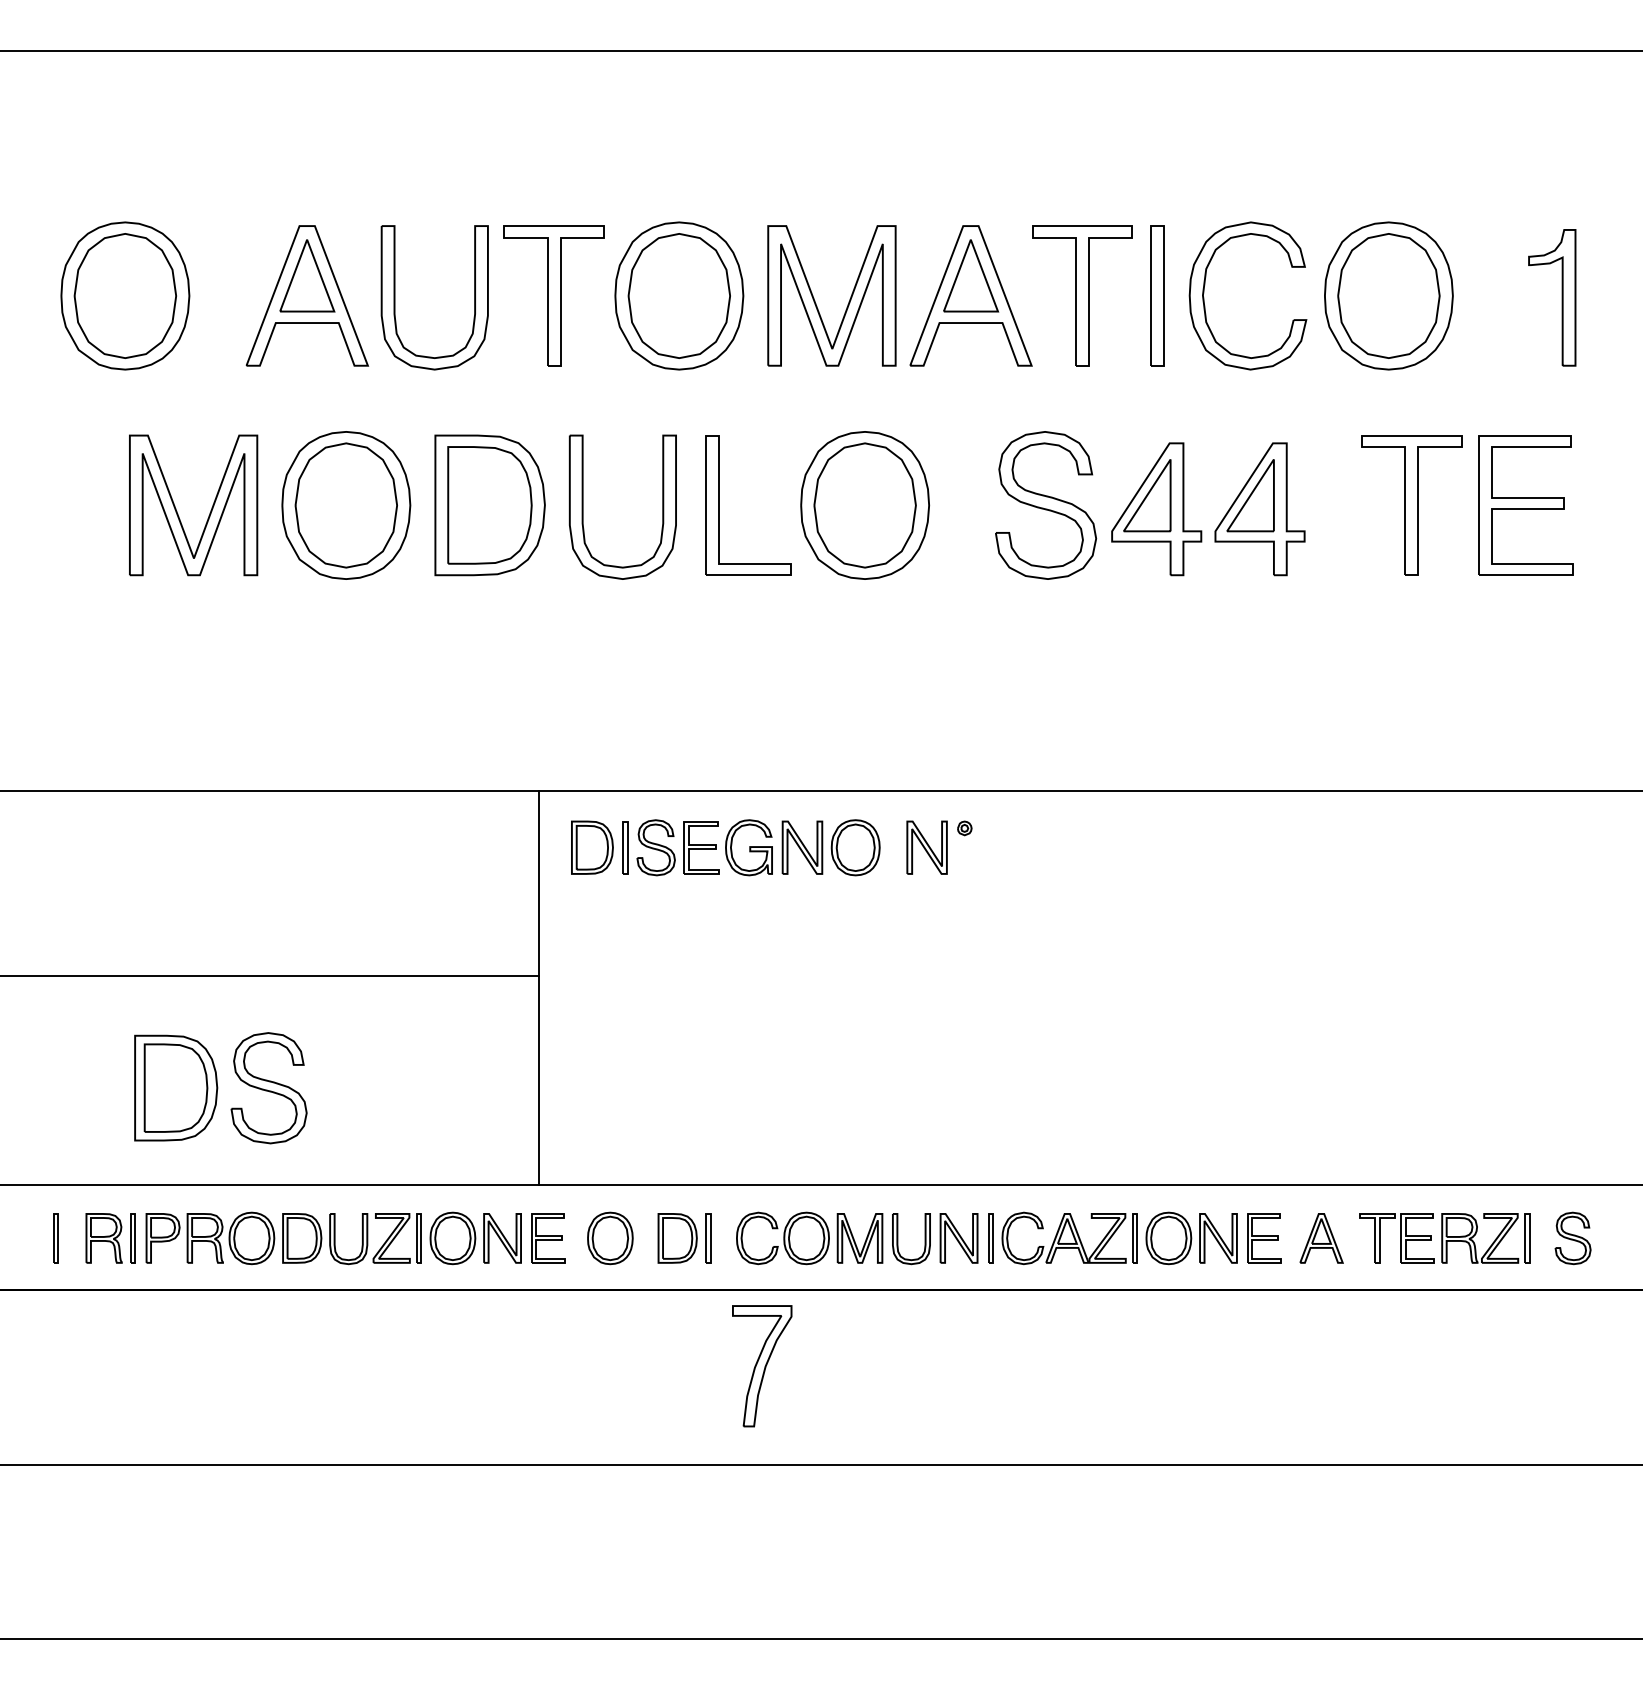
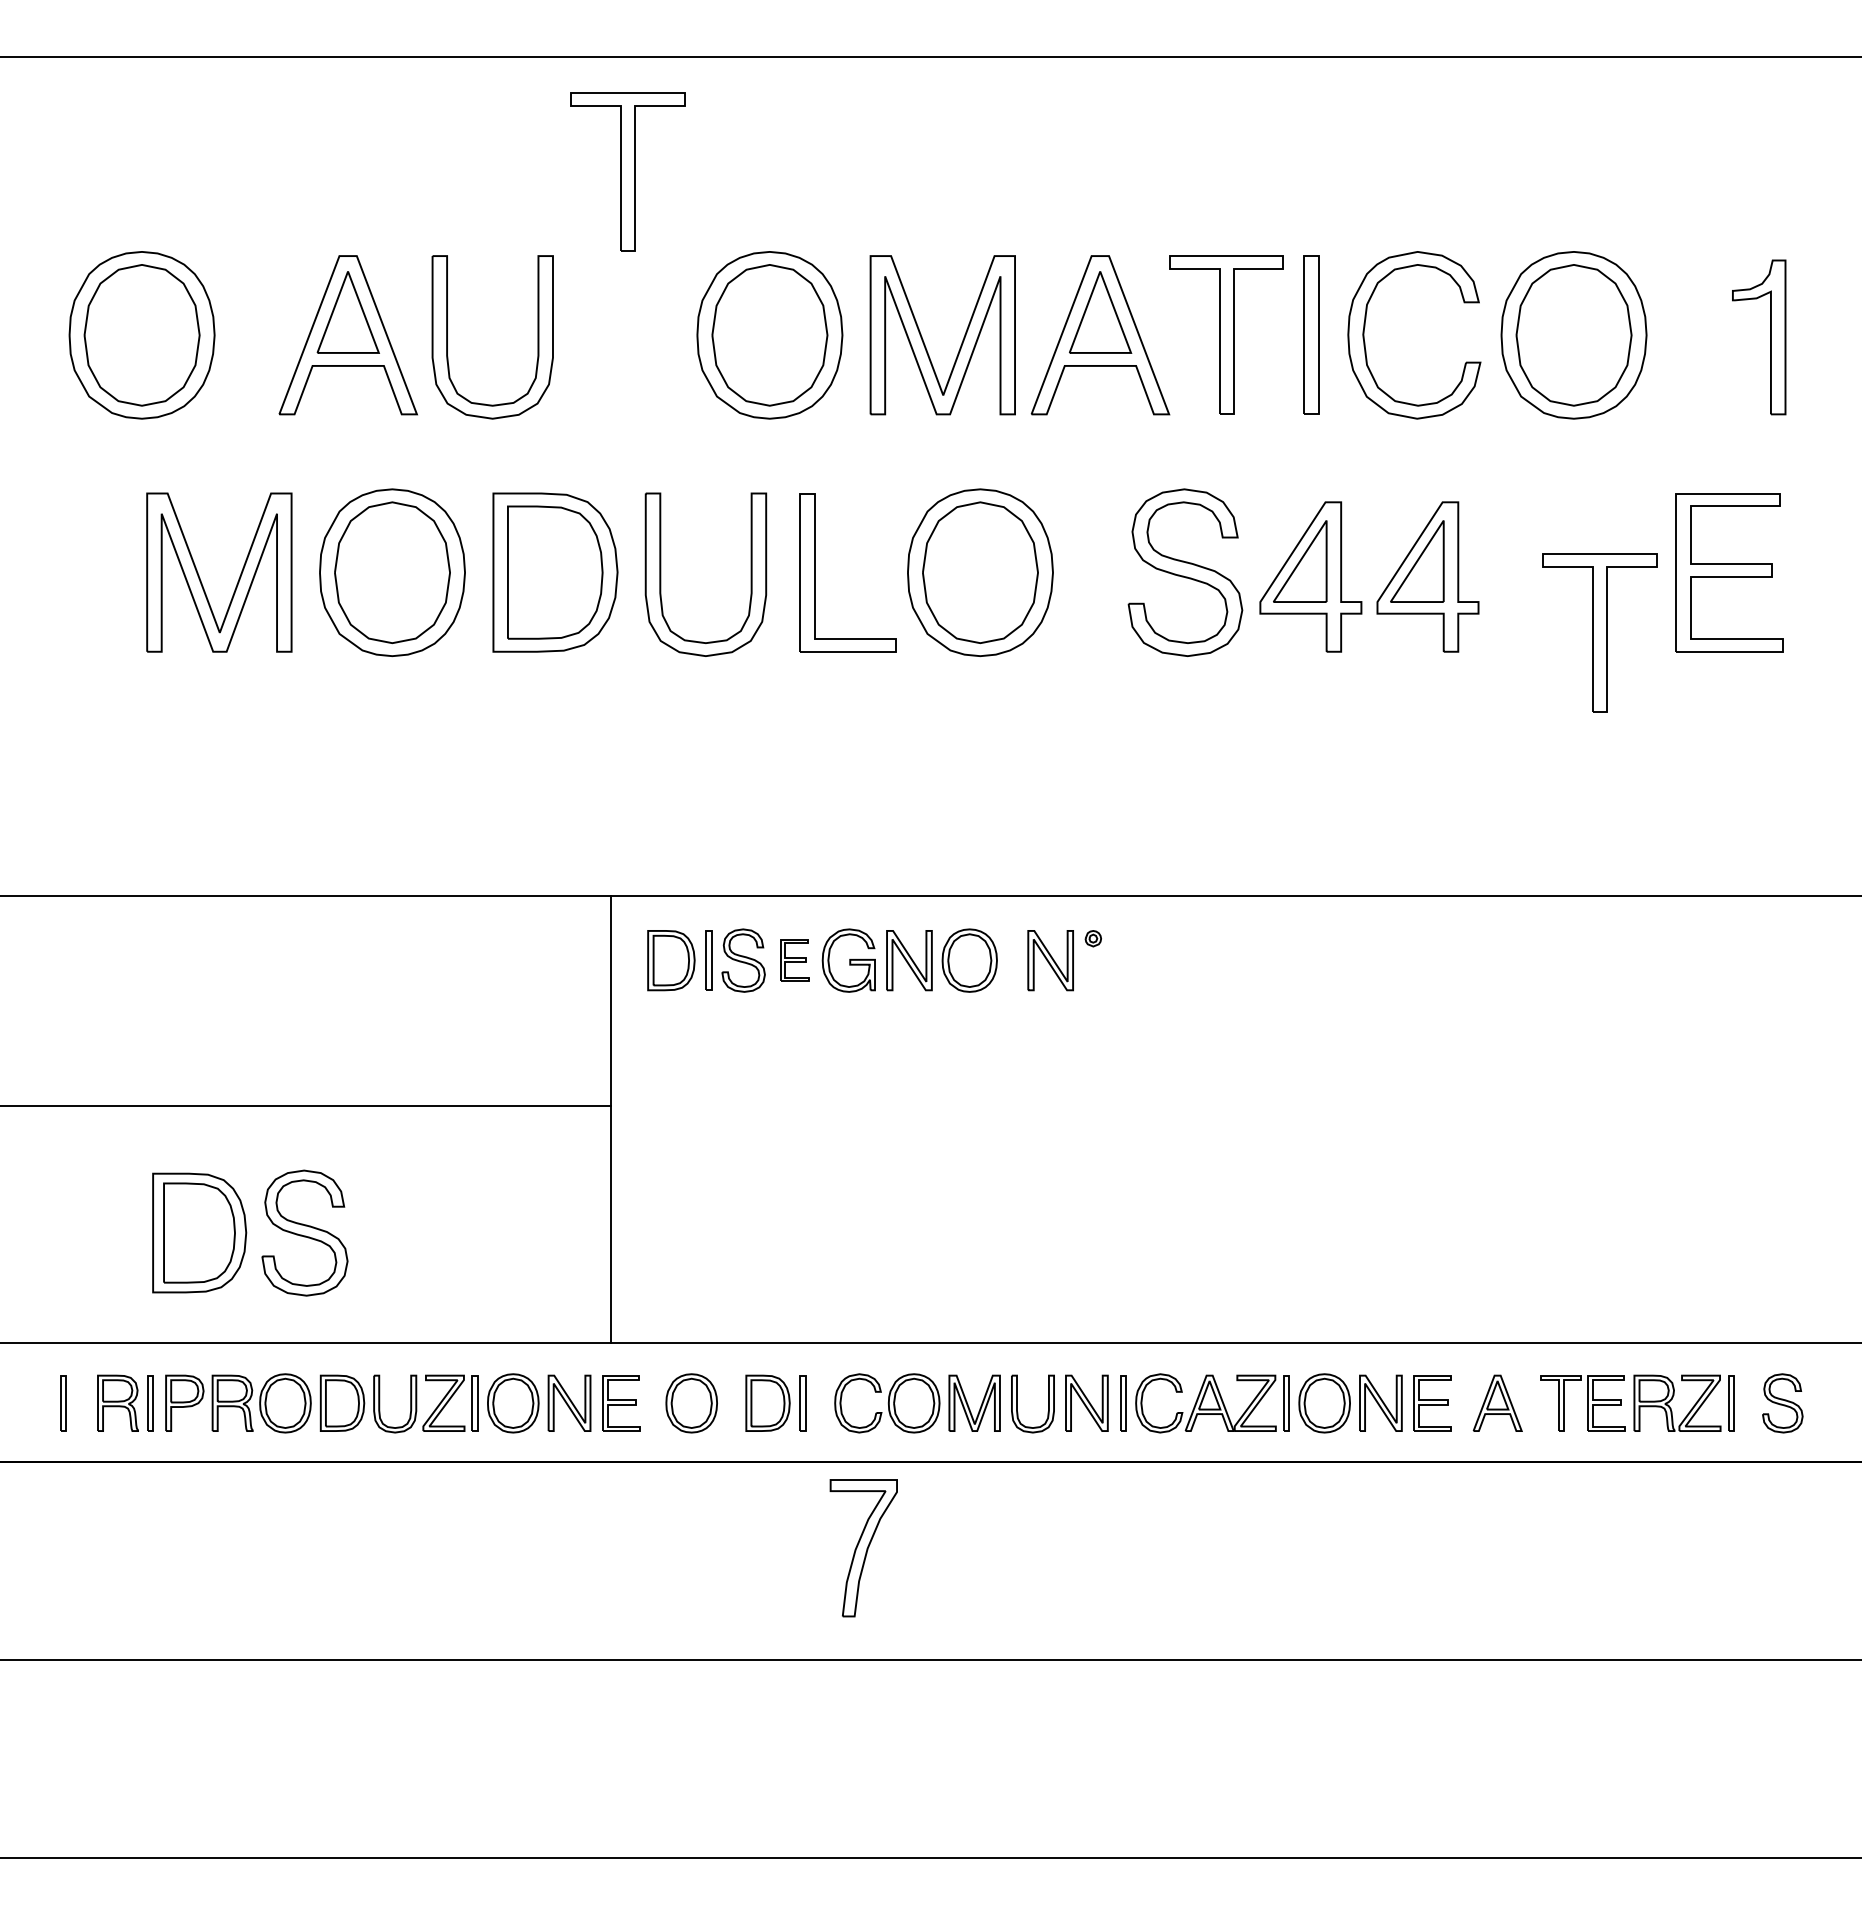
part: (553, 295) -> (627, 171), moved
part: (1411, 505) -> (1599, 632), moved
part: (701, 847) -> (795, 960), size x0.7

